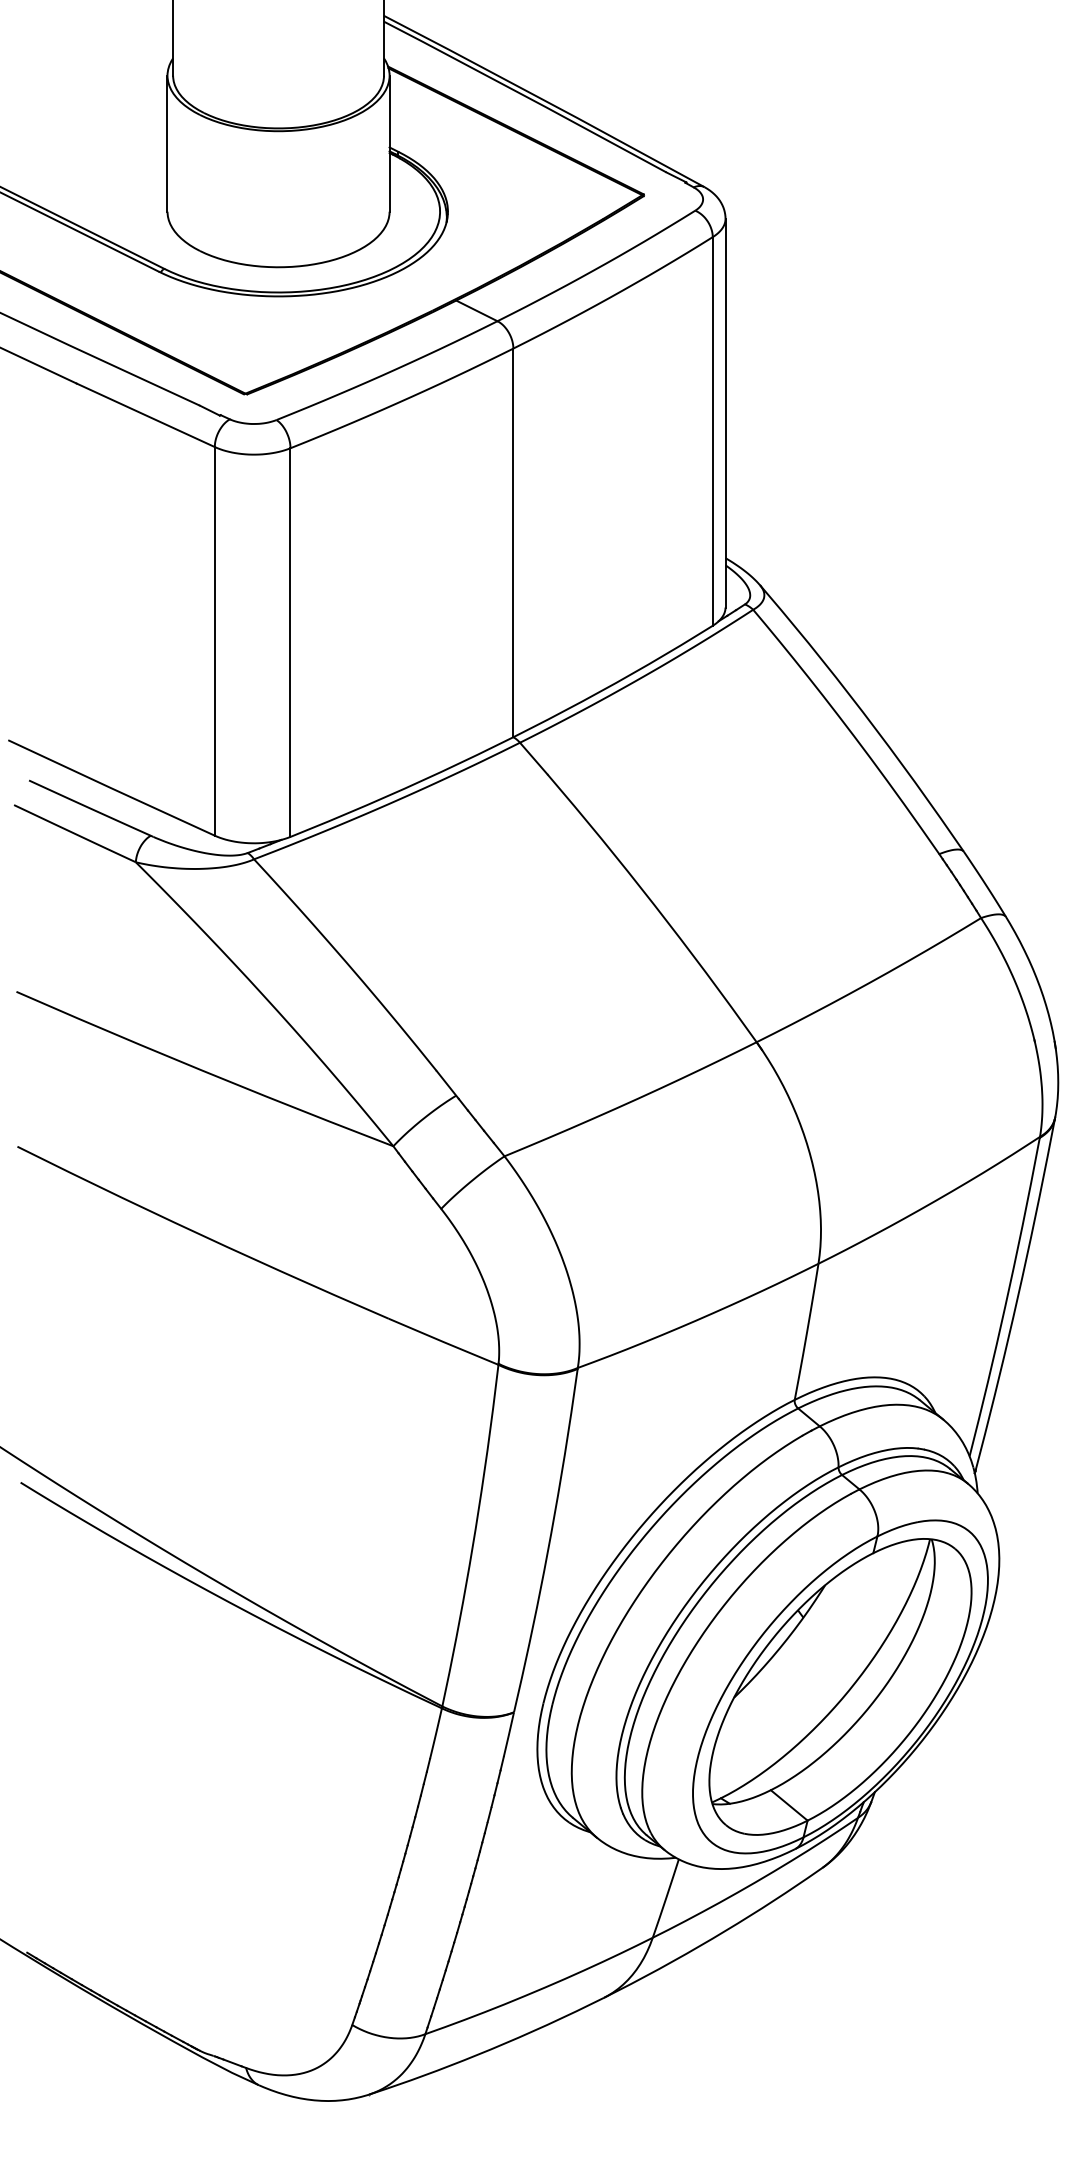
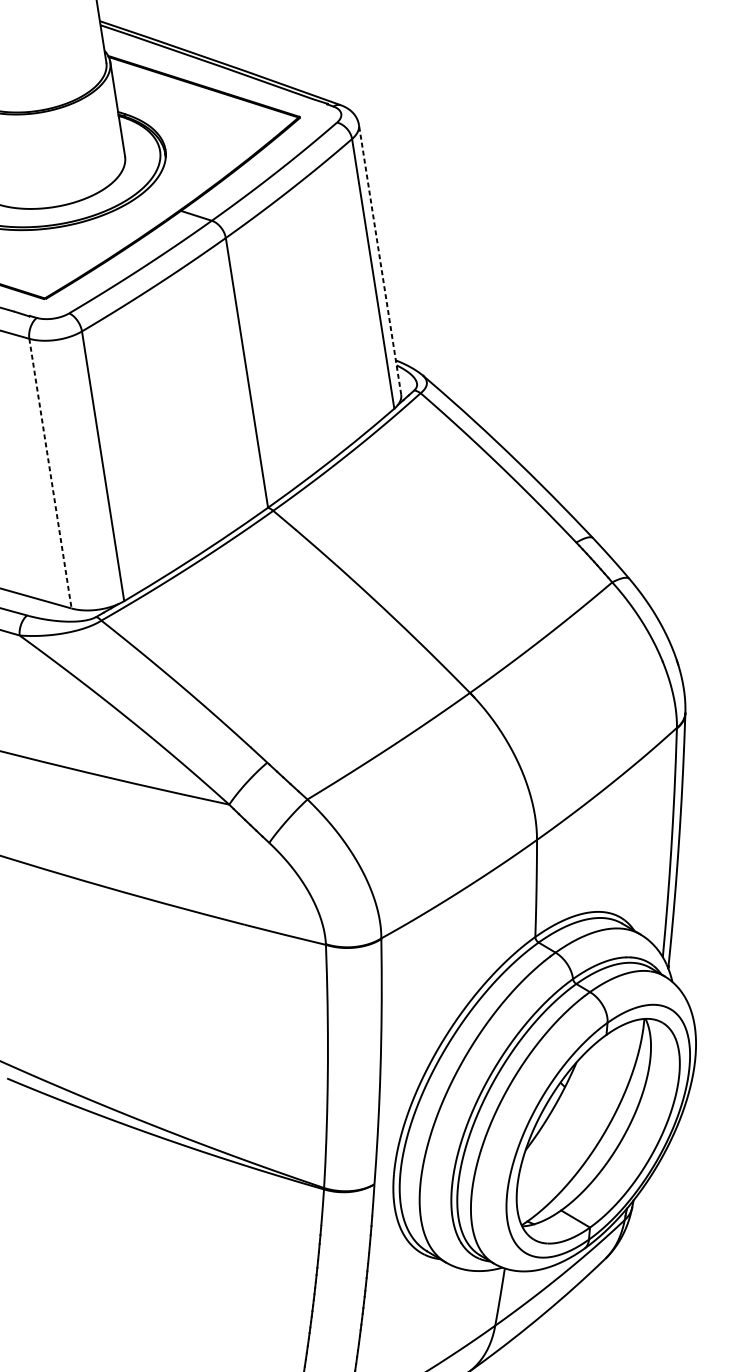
line: (725, 412) -> (379, 259), solid -> dashed
line: (214, 641) -> (50, 473), solid -> dashed

